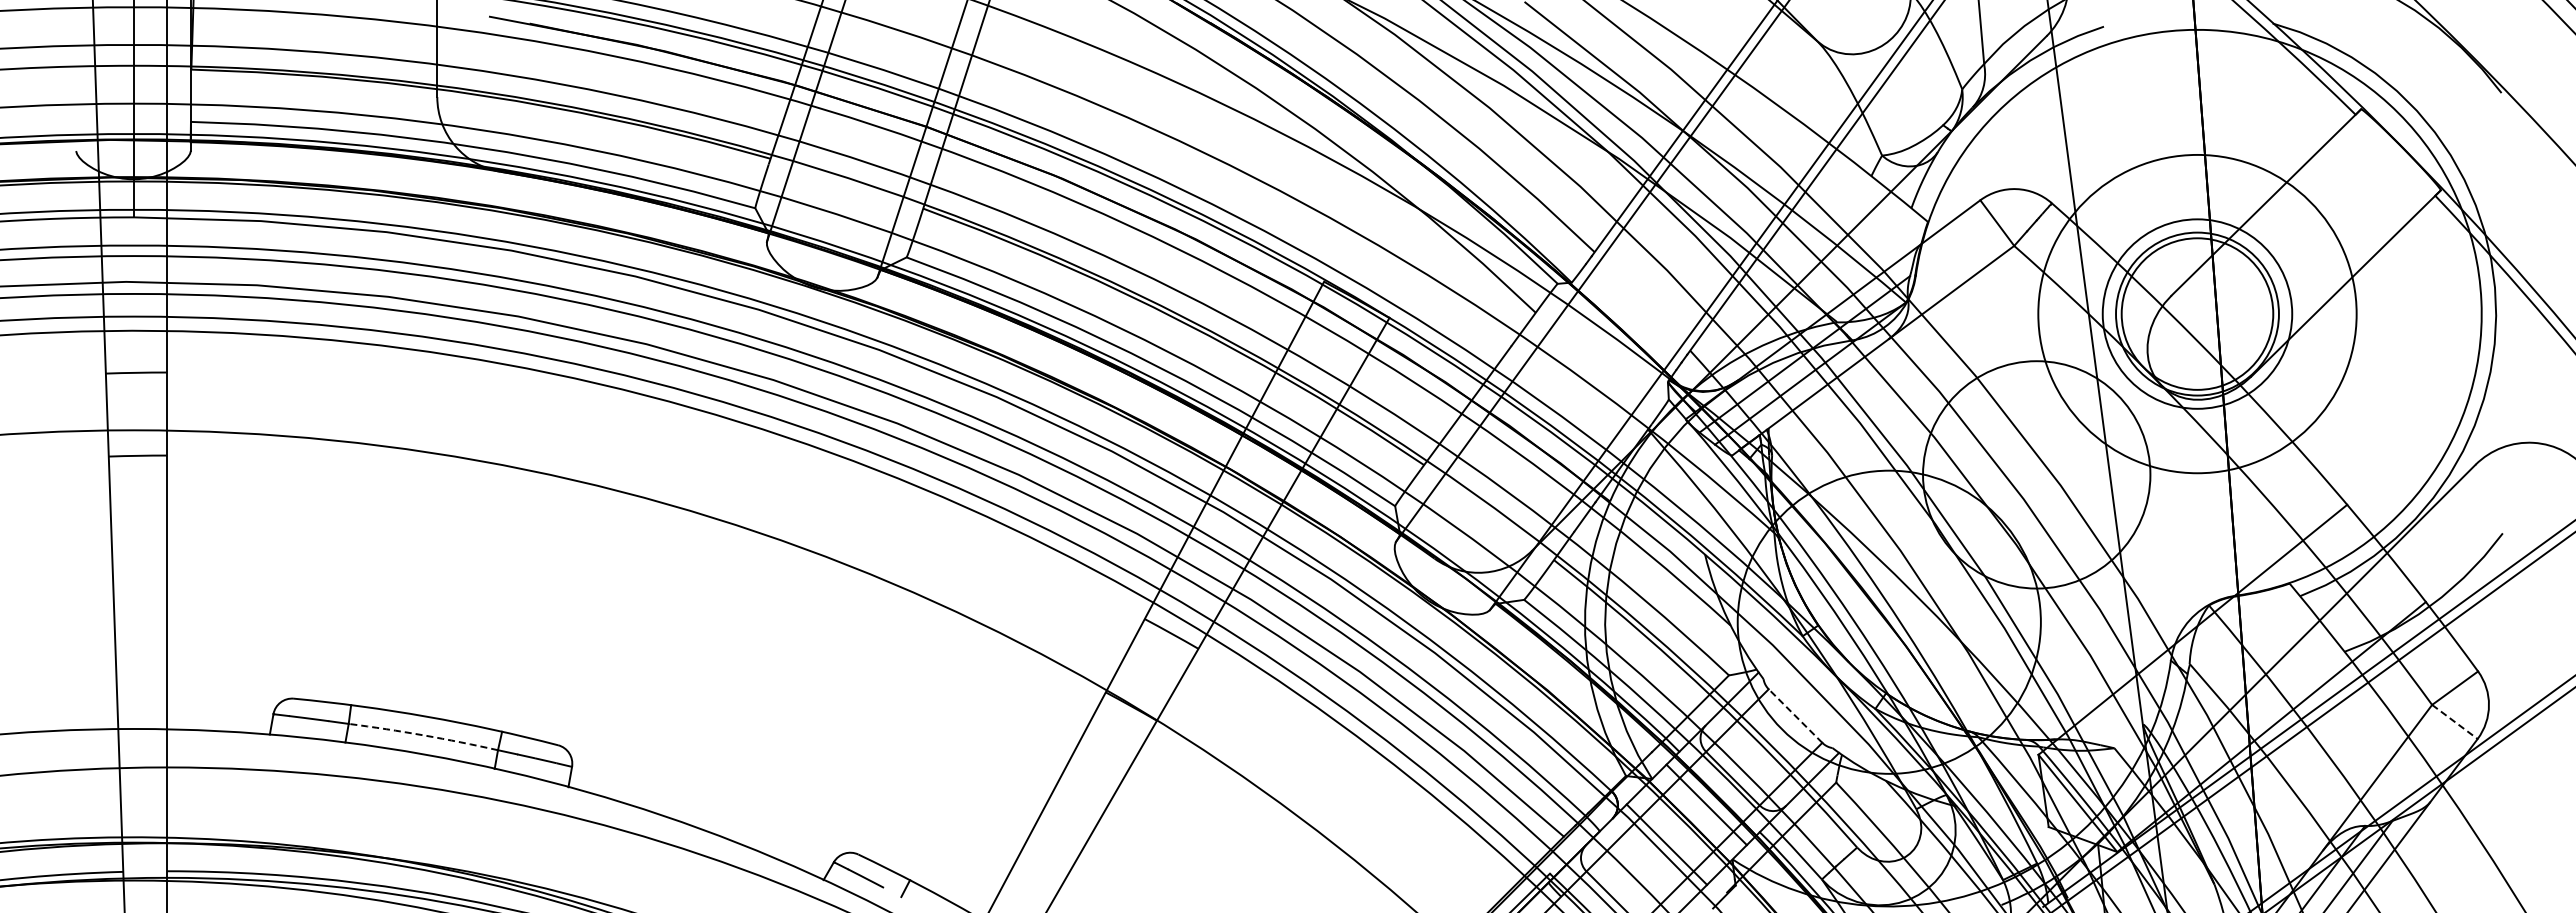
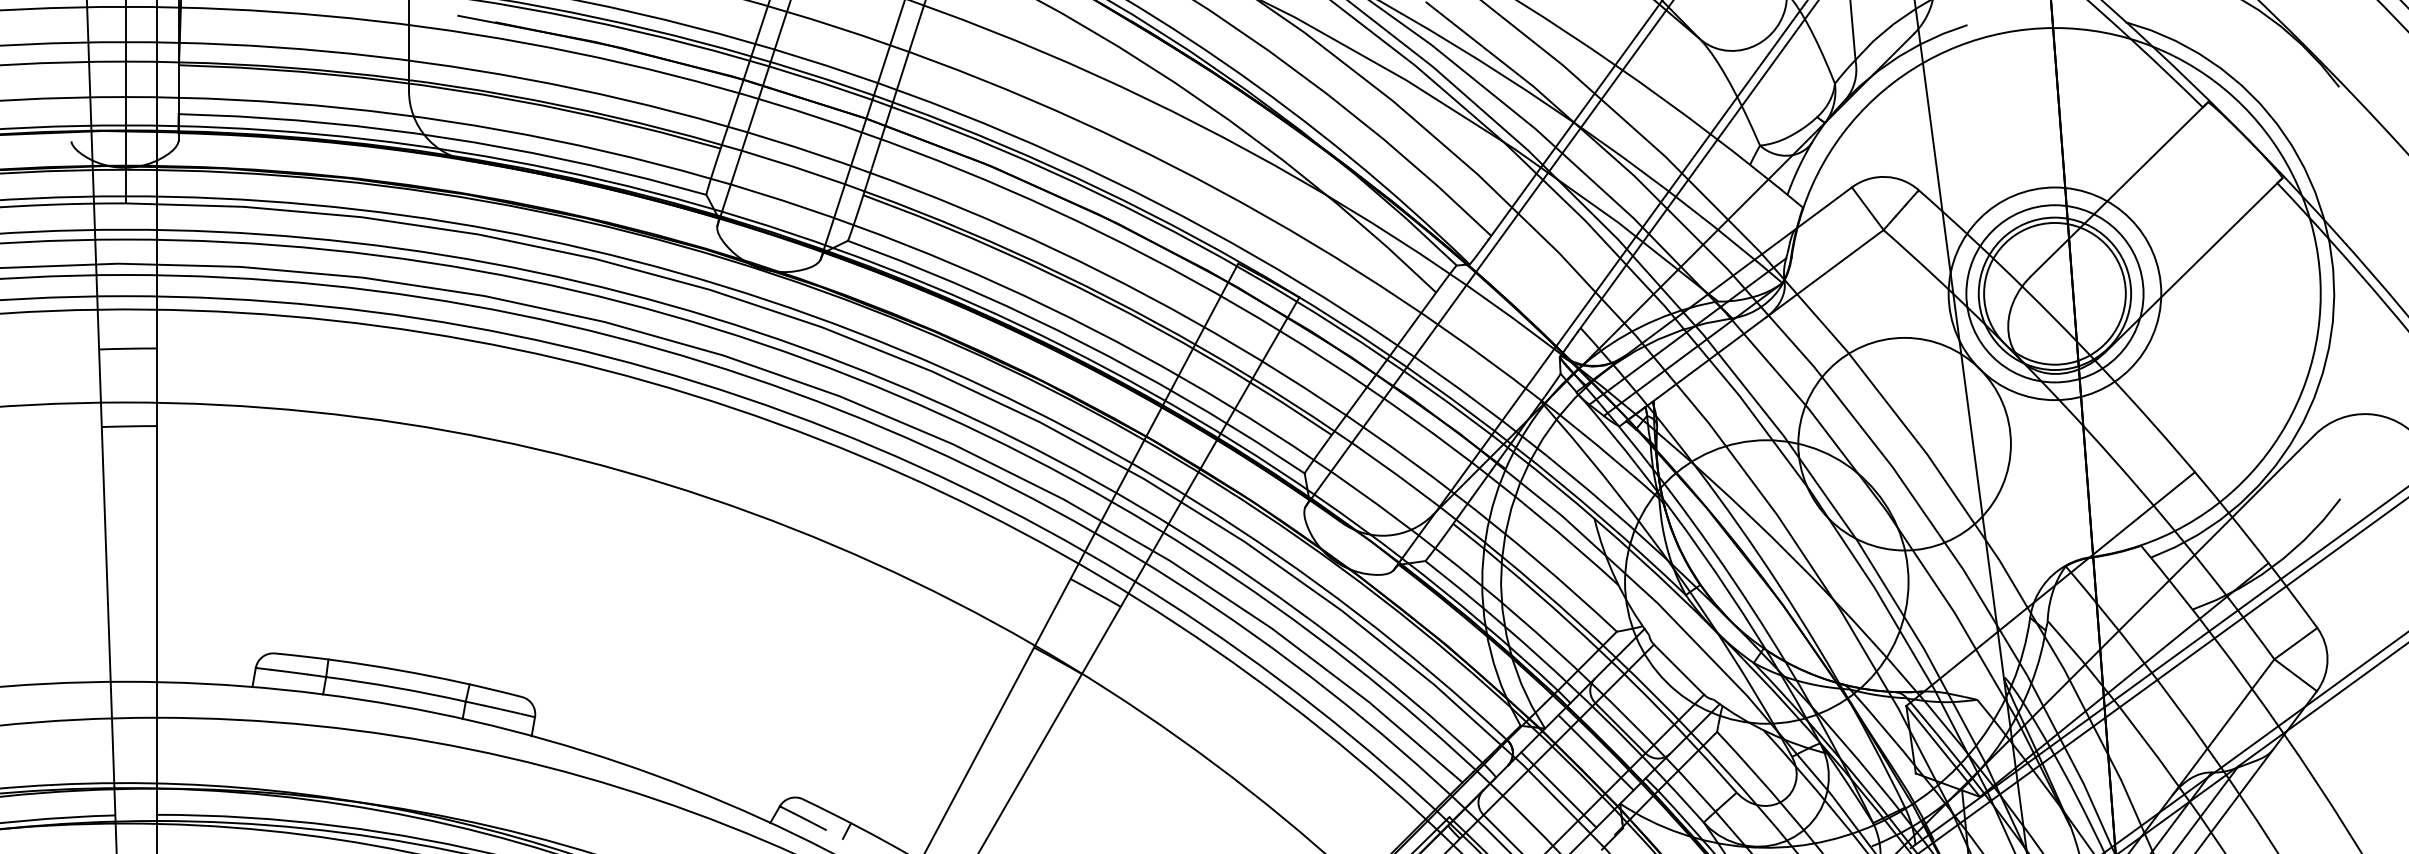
circle: (2197, 313) -> (2054, 293), size x0.71
line: (1795, 716) -> (1679, 670), dashed -> solid
line: (2455, 722) -> (2296, 675), dashed -> solid
arc: (423, 735) -> (396, 687), dashed -> solid

